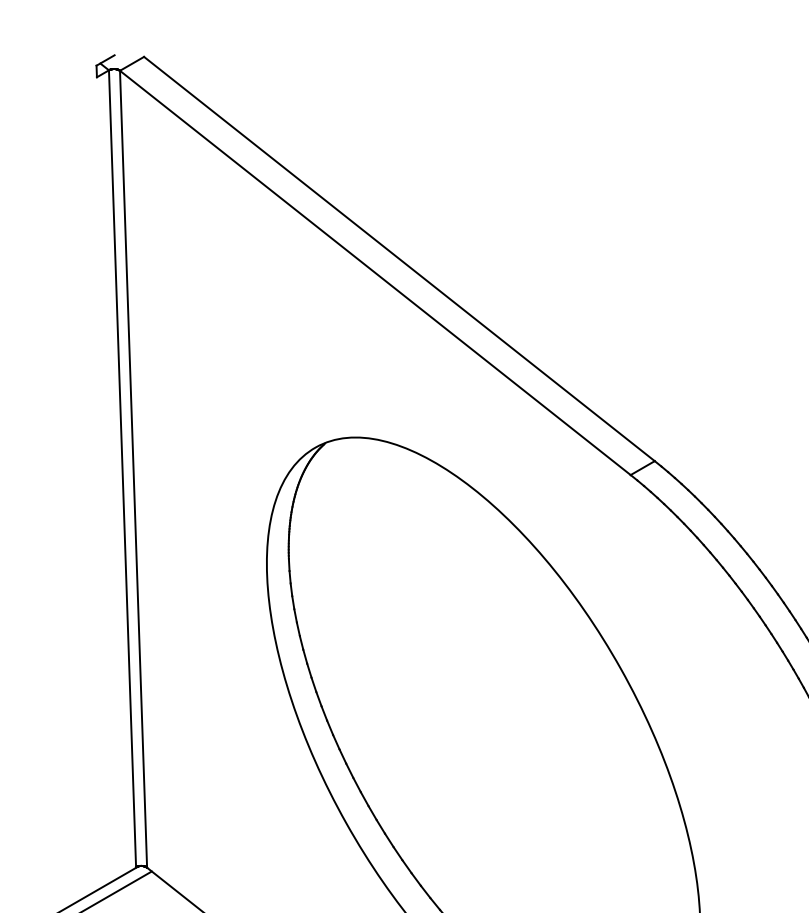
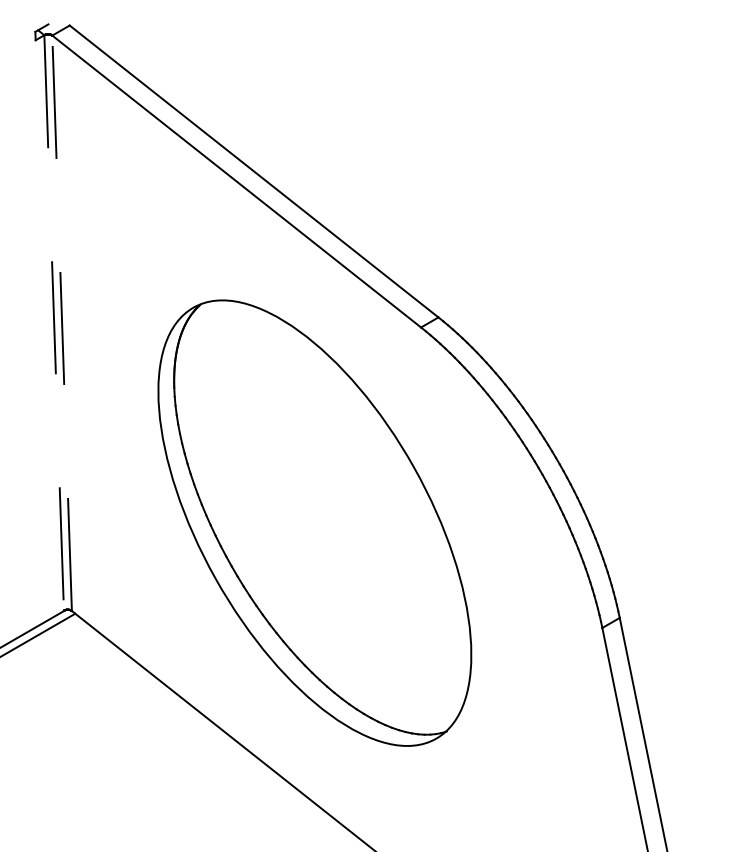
line: (123, 468) -> (54, 322), solid -> dashed
line: (134, 469) -> (62, 323), solid -> dashed

